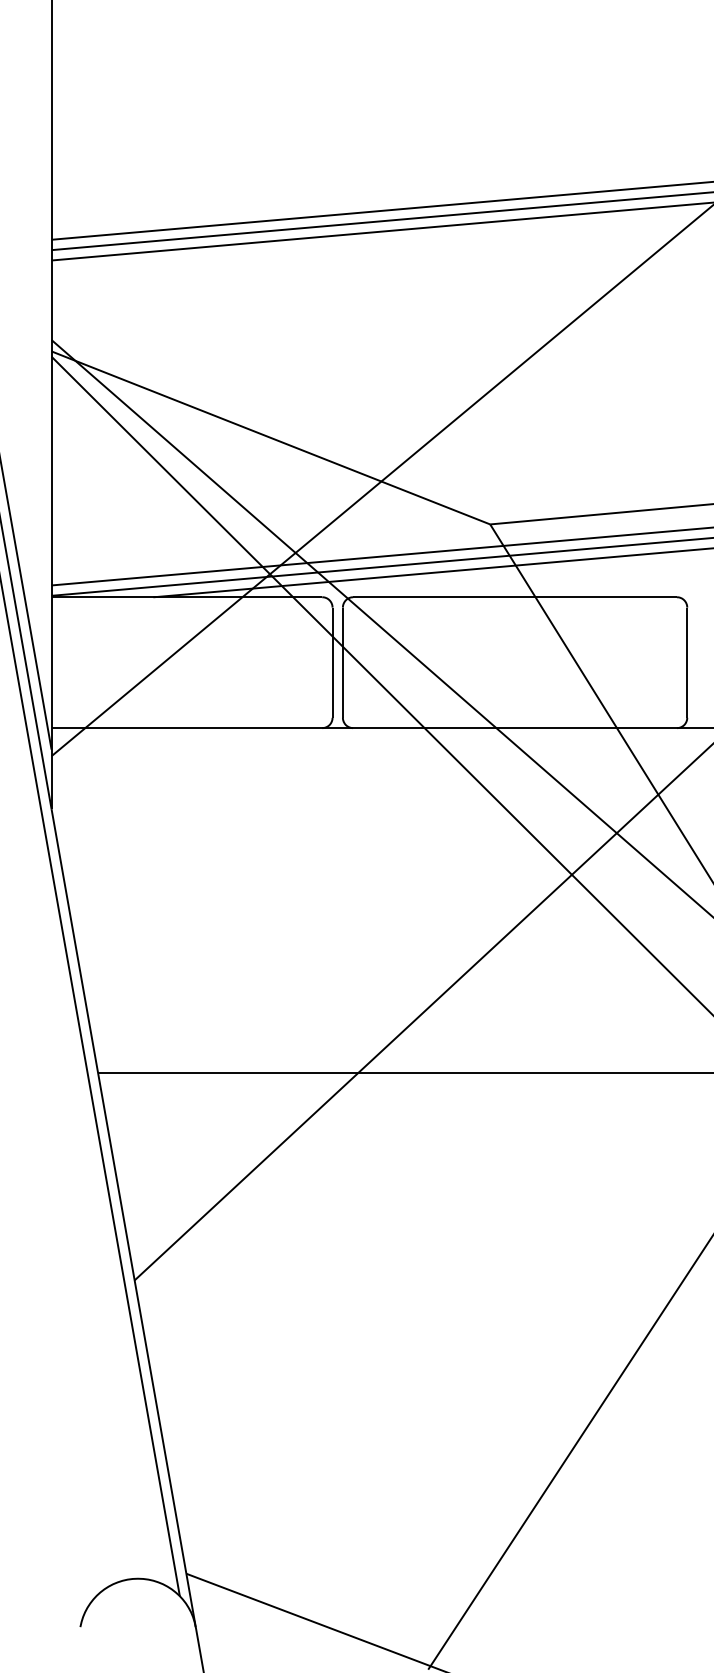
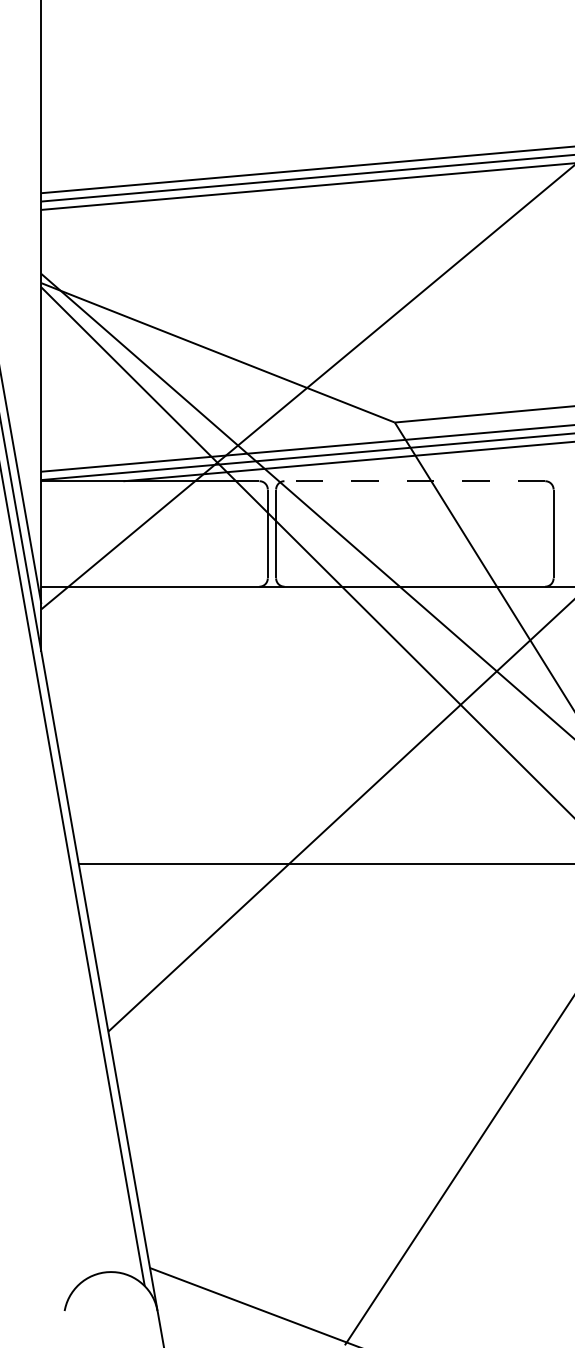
line: (514, 597) -> (414, 481), solid -> dashed

